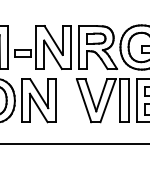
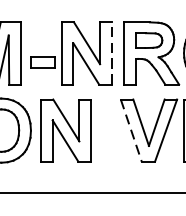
line: (70, 47) -> (111, 53), solid -> dashed
line: (84, 100) -> (131, 130), solid -> dashed

